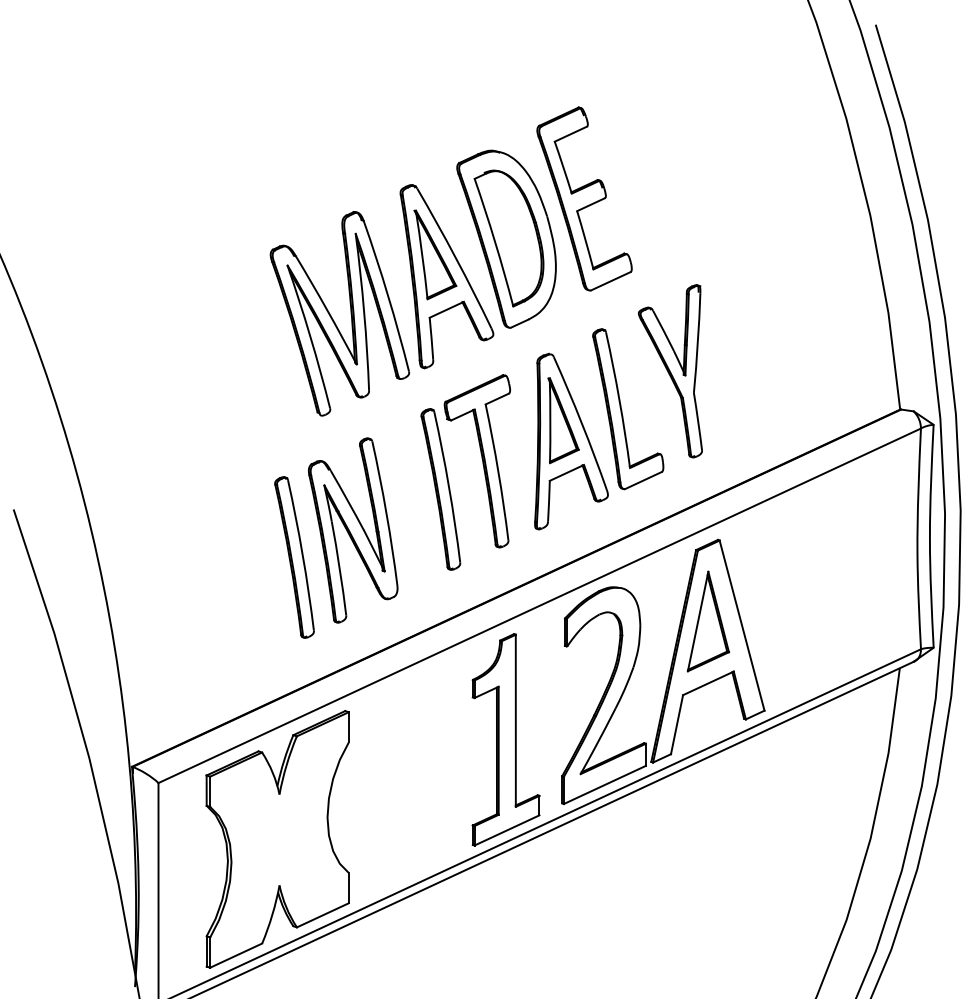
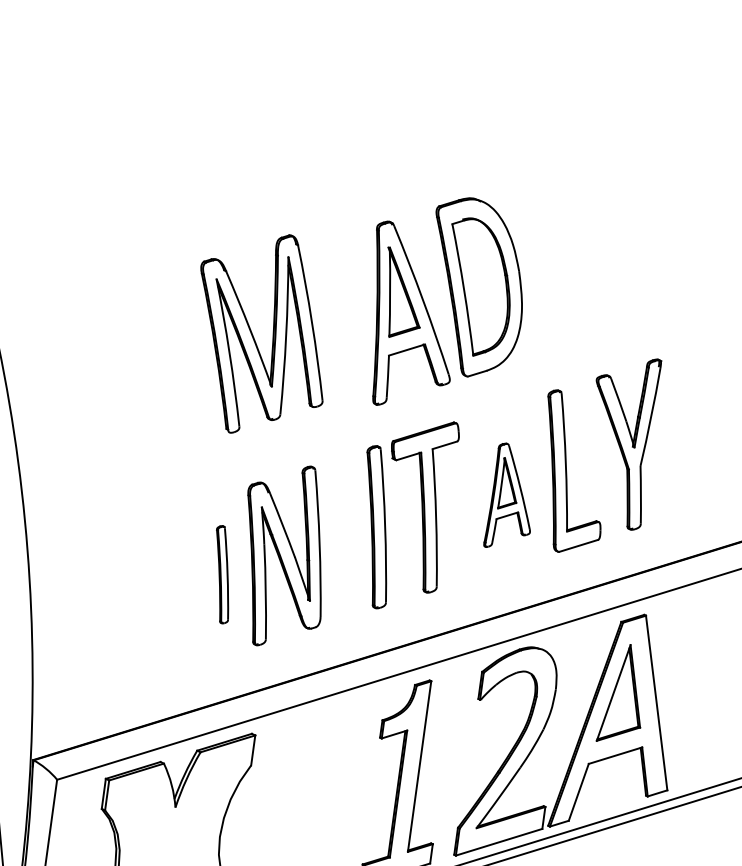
part: (584, 198) -> (558, 258), removed
part: (332, 317) -> (254, 336), moved
part: (571, 441) -> (512, 497), size x0.6
part: (294, 557) -> (222, 574), size x0.6

